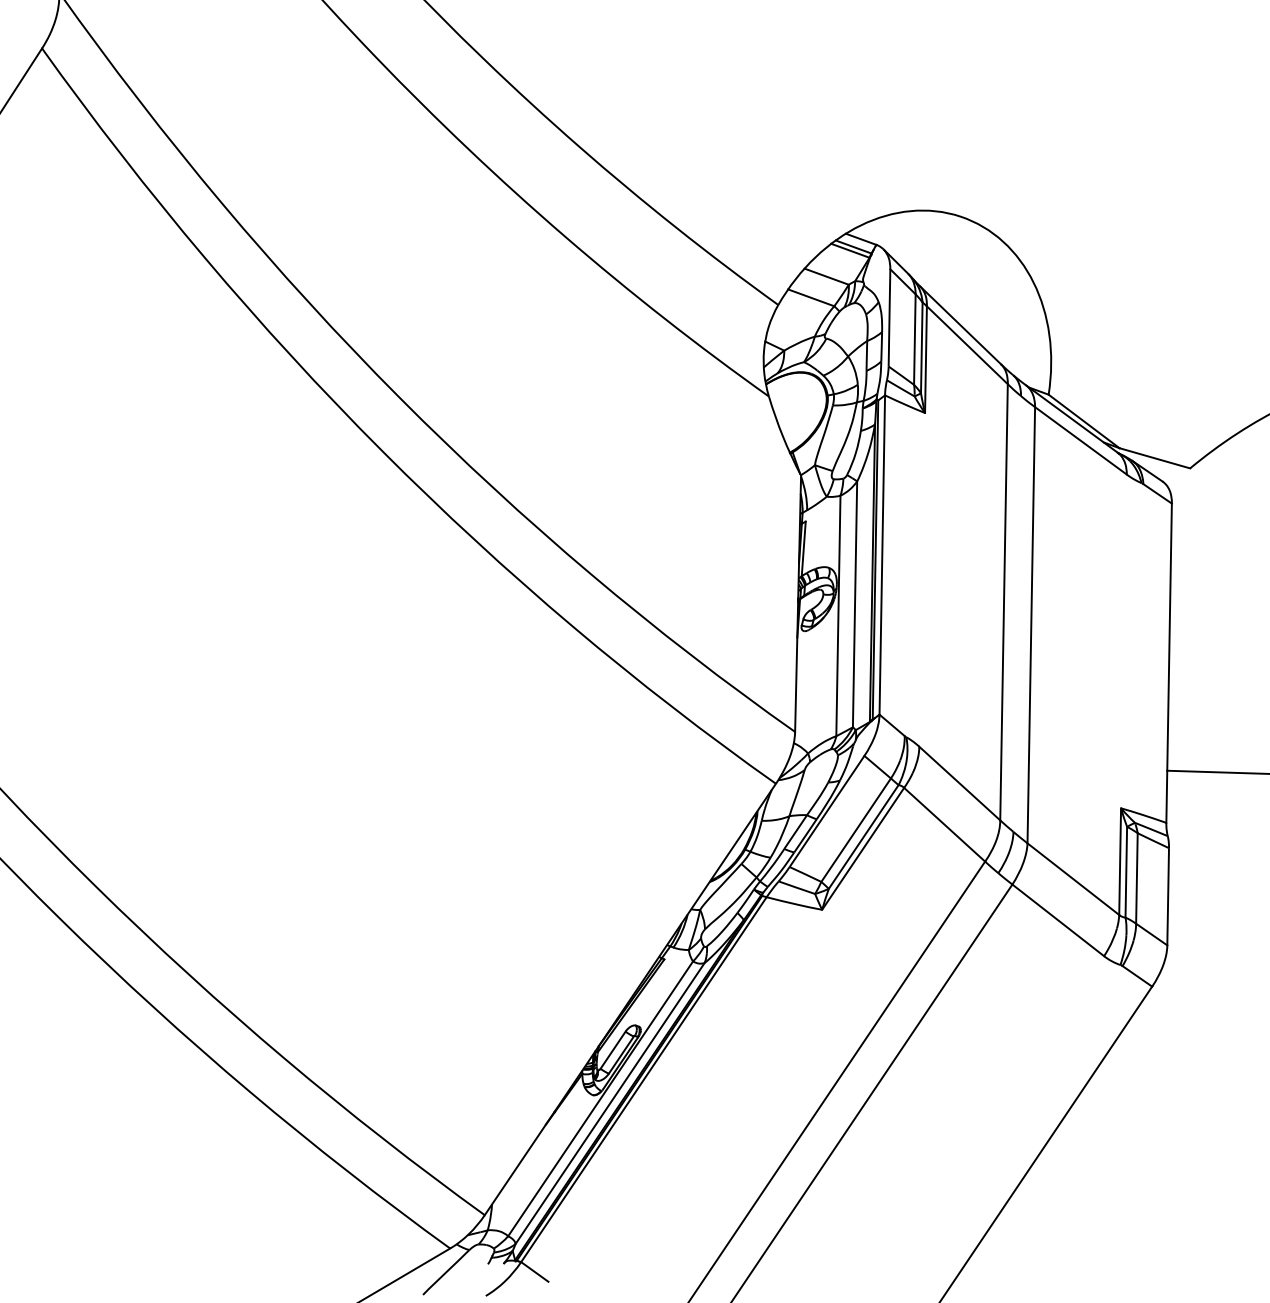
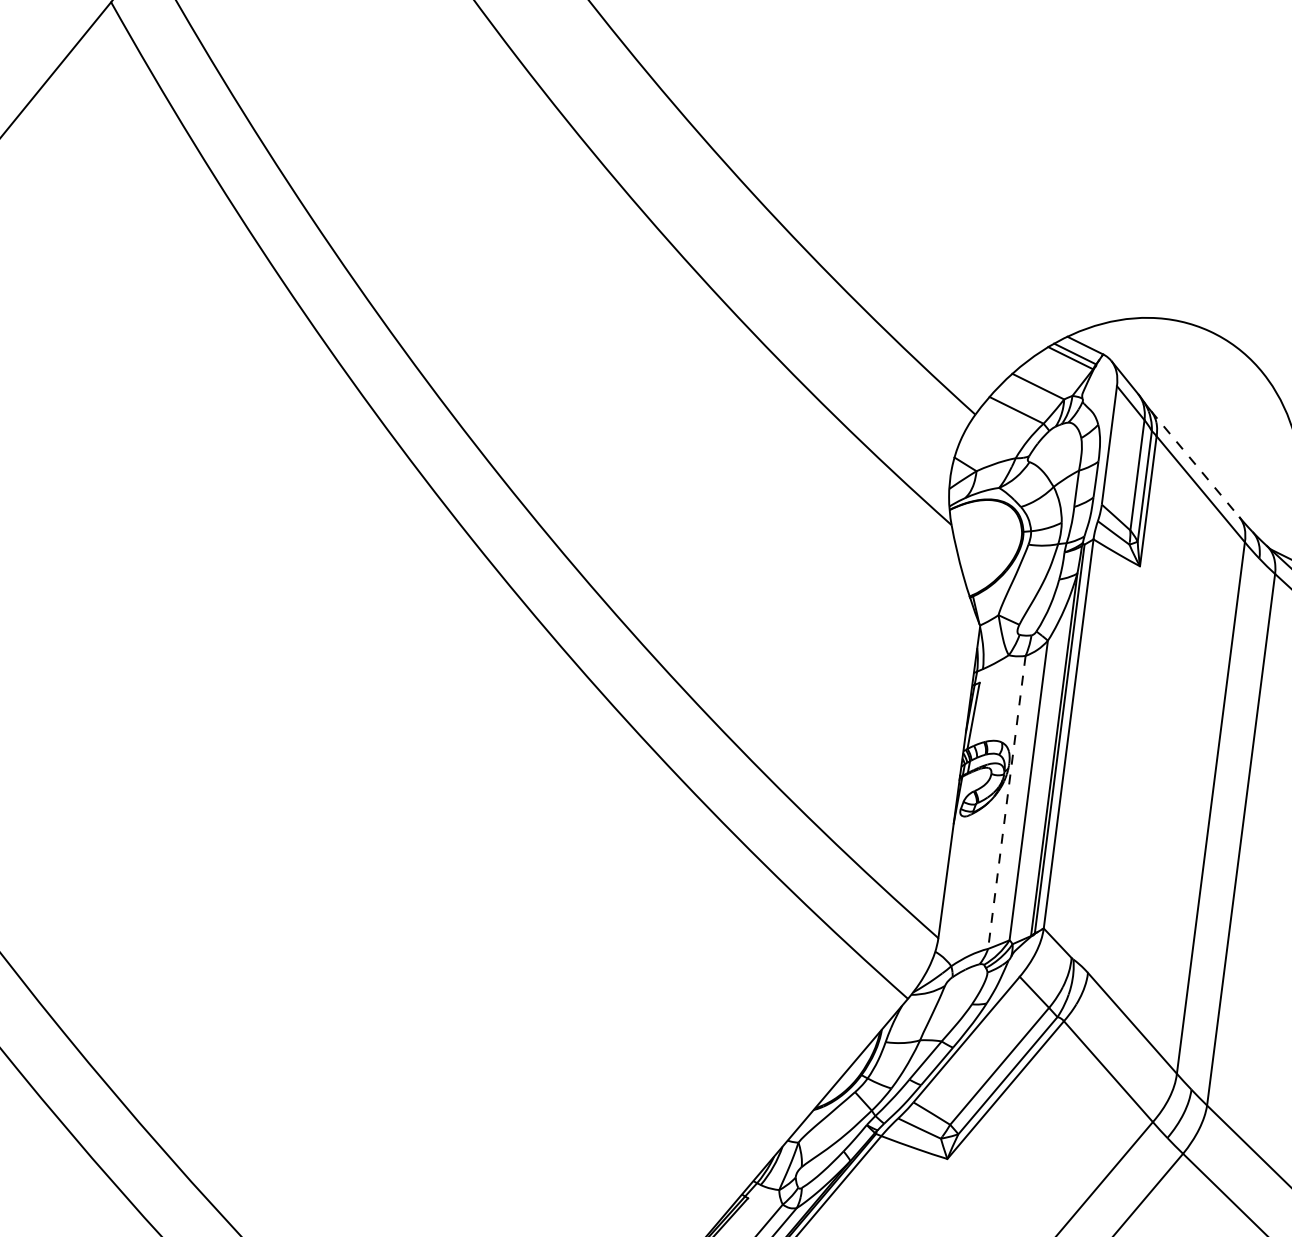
line: (960, 325) -> (1195, 464), solid -> dashed
line: (838, 616) -> (1006, 803), solid -> dashed

